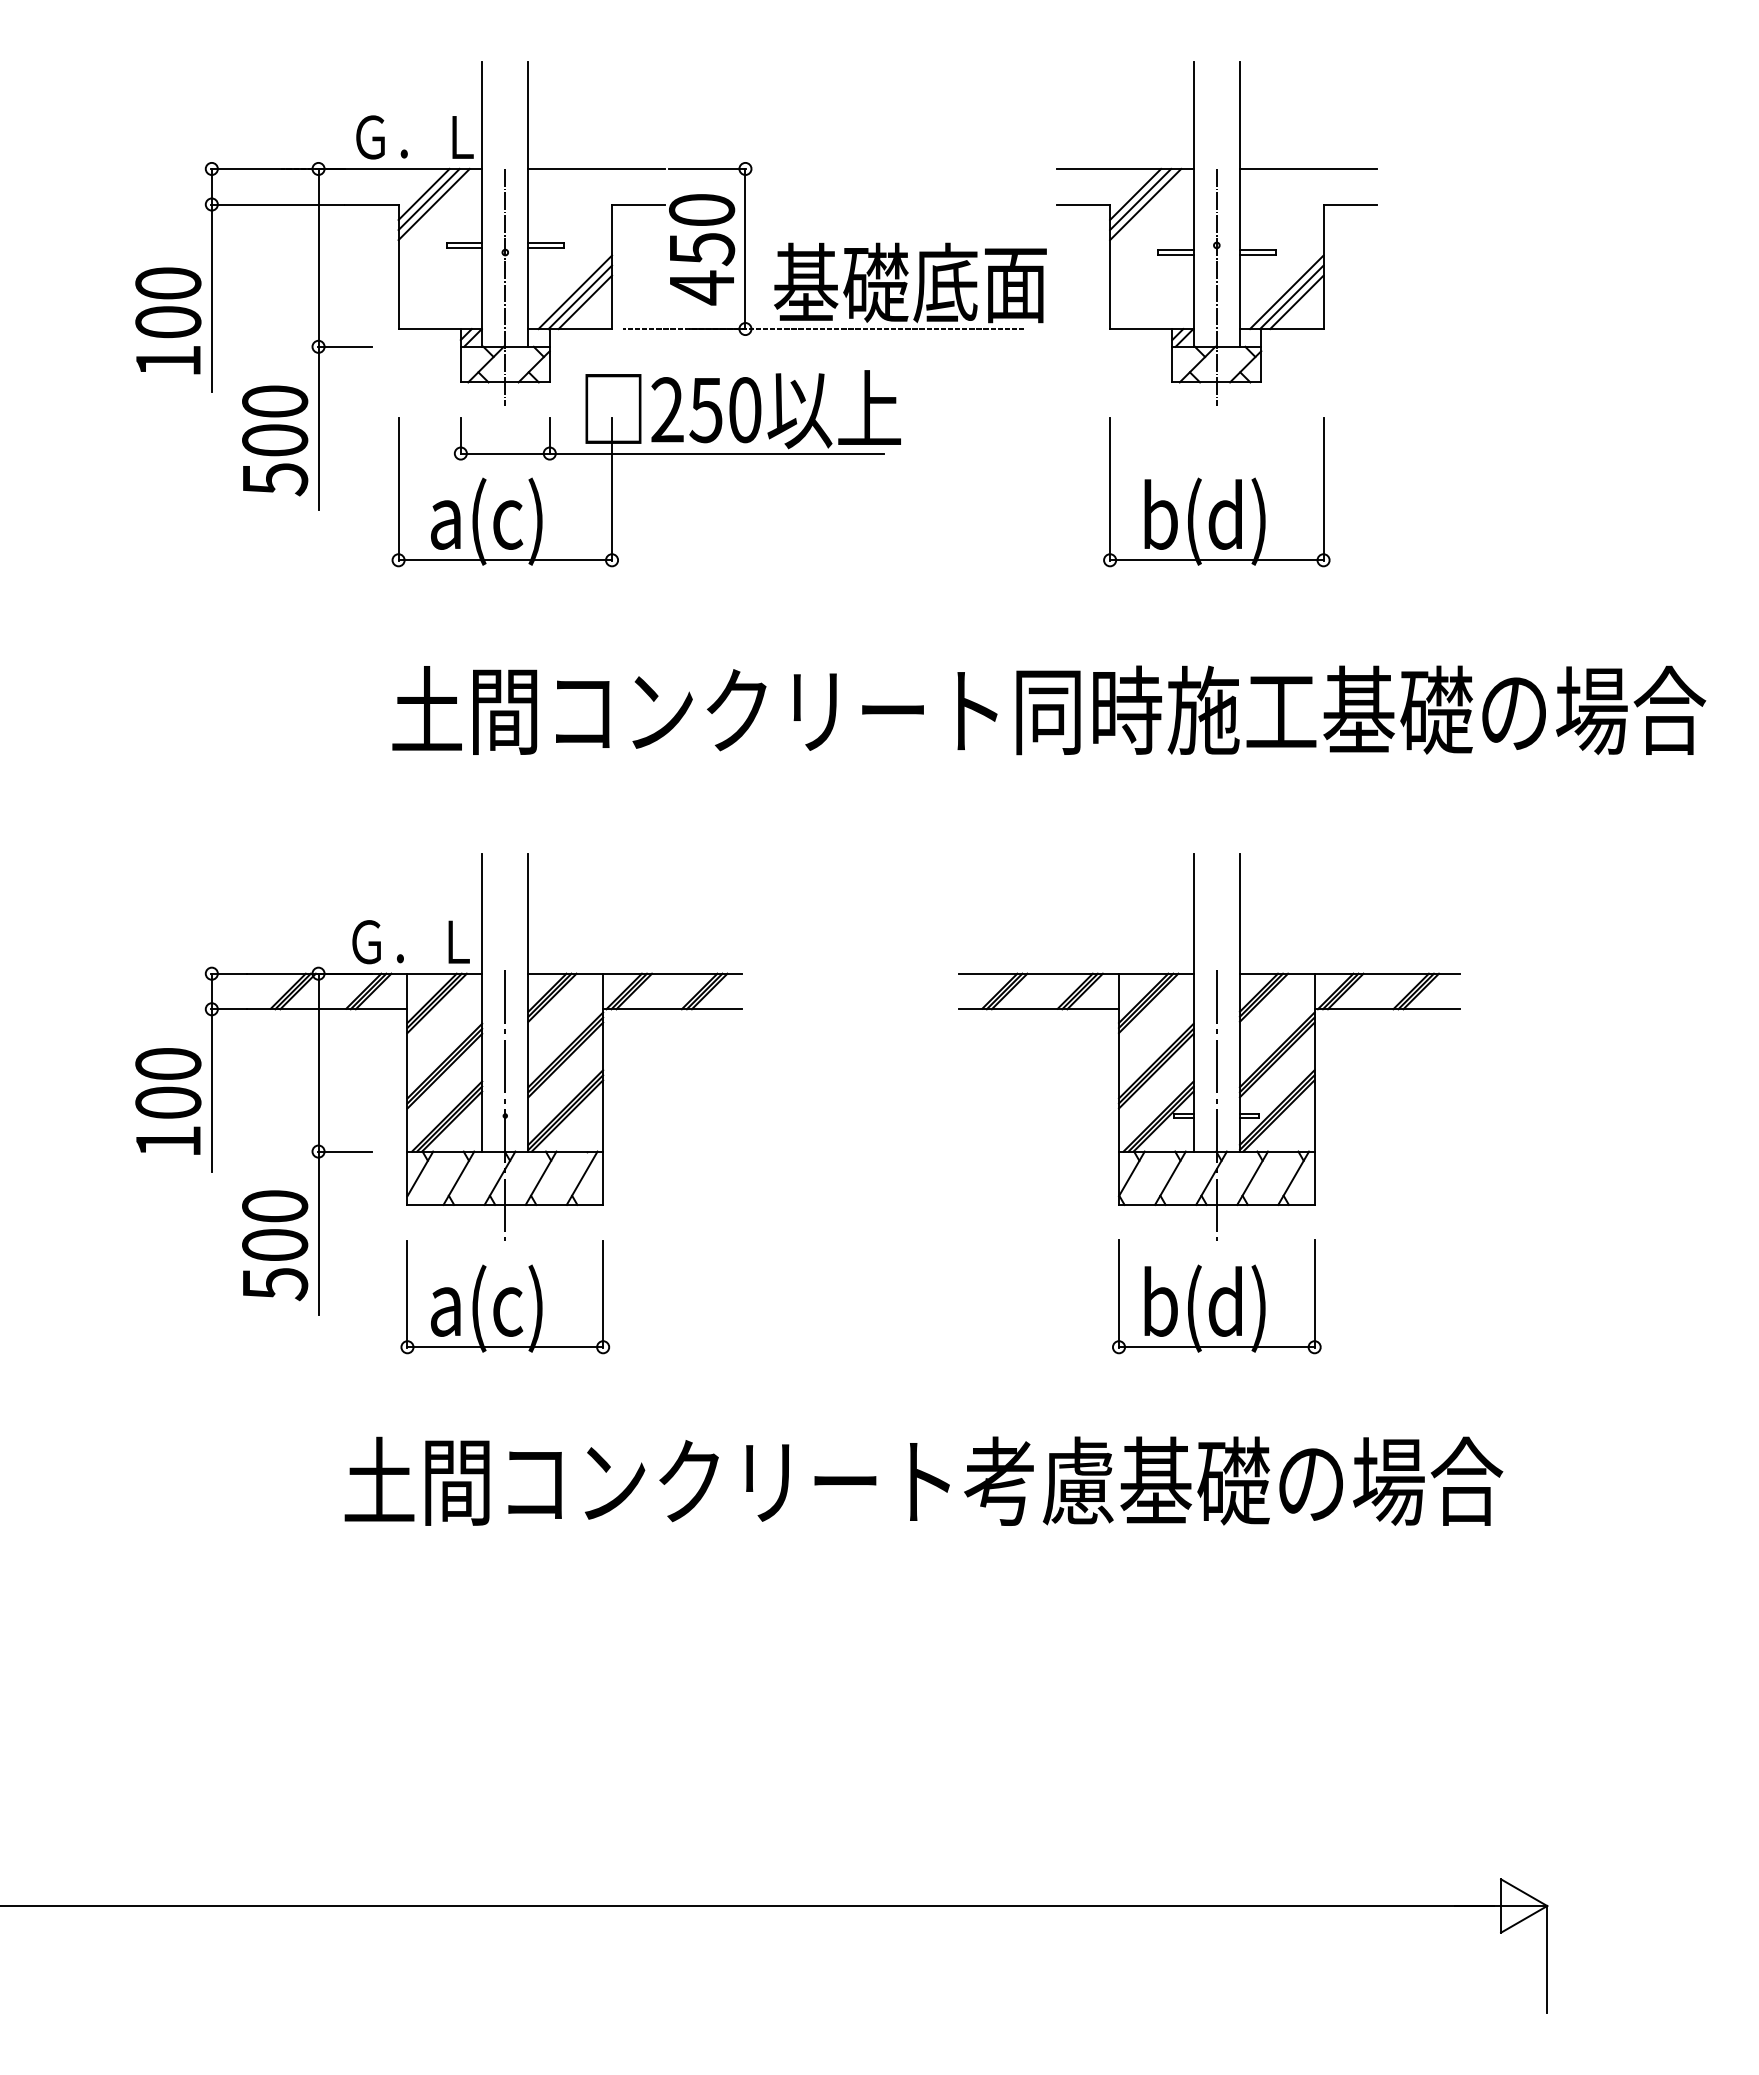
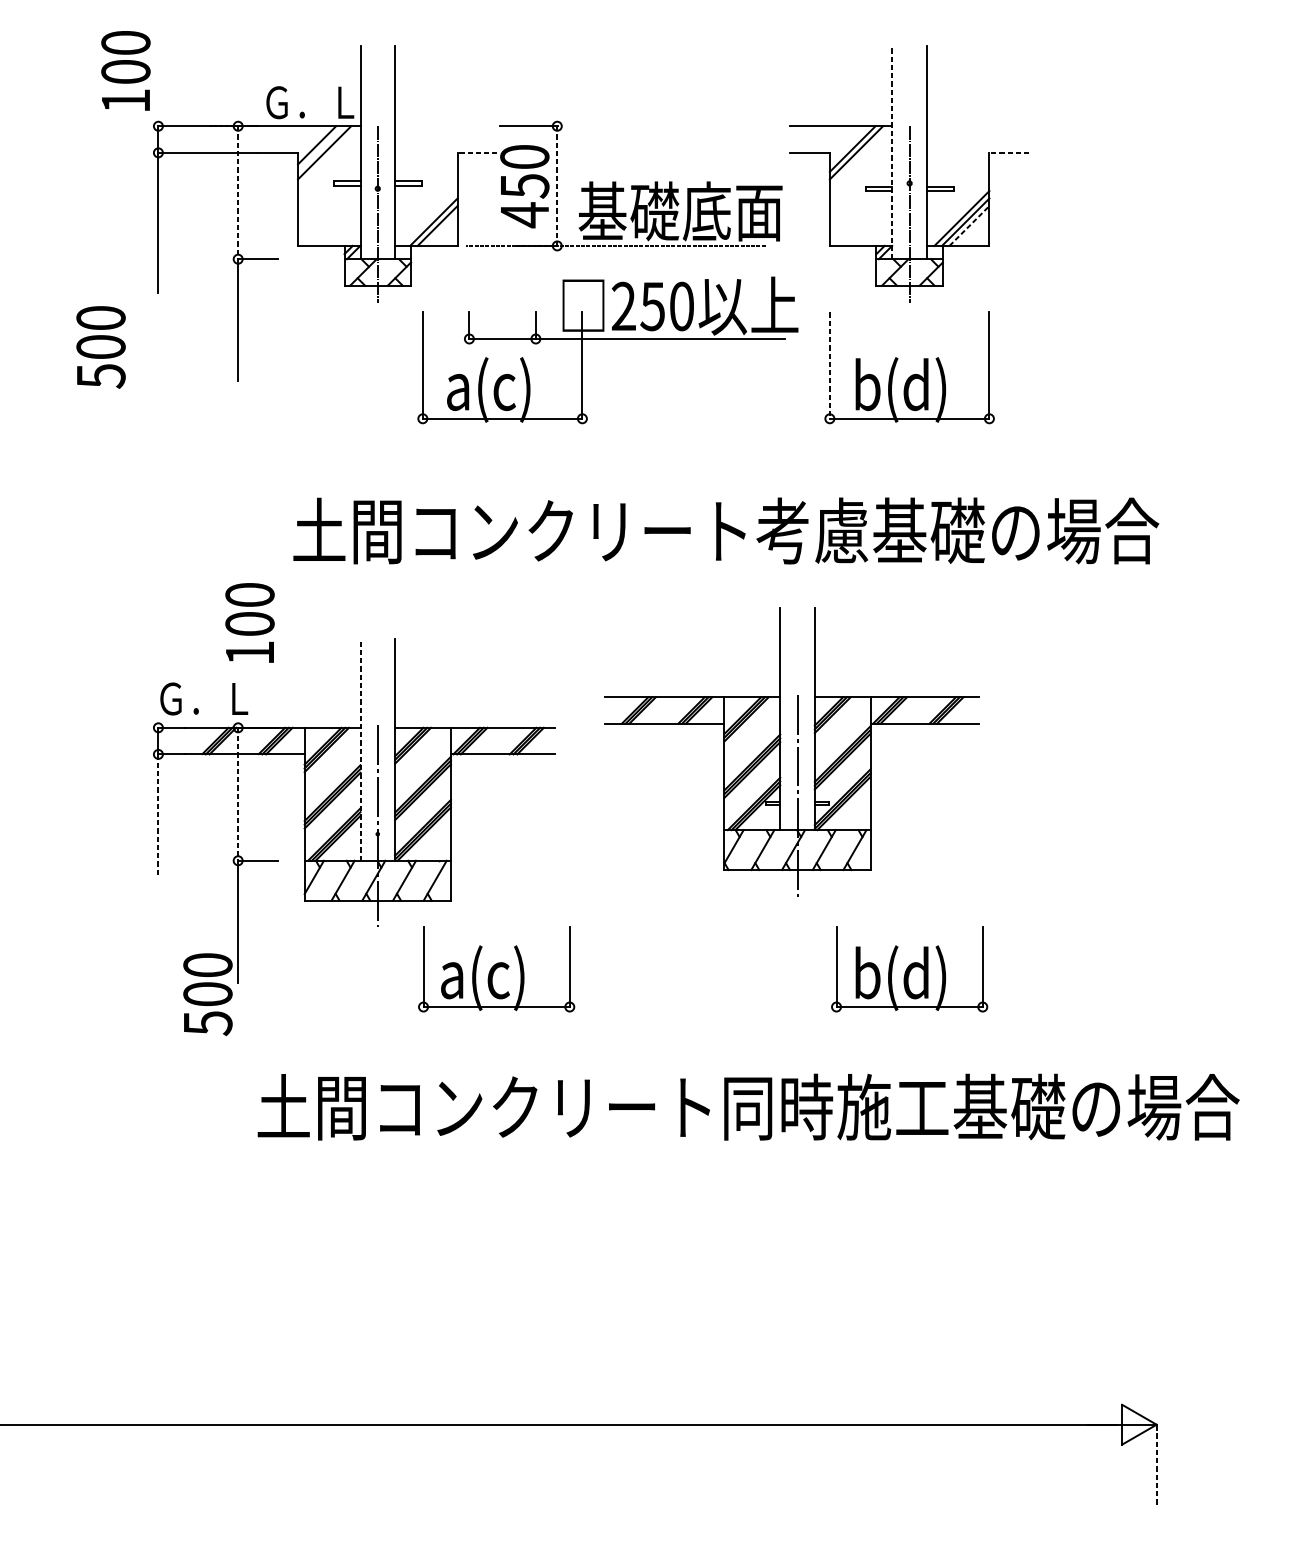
line: (596, 168) -> (445, 125), removed
line: (1307, 168) -> (977, 125), removed
line: (1135, 194) -> (848, 145), removed
line: (428, 199) -> (320, 149), removed
line: (638, 204) -> (477, 152), solid -> dashed
line: (1193, 204) -> (892, 152), solid -> dashed
line: (1350, 204) -> (1009, 152), solid -> dashed
line: (745, 249) -> (557, 186), solid -> dashed
line: (318, 257) -> (238, 192), solid -> dashed
line: (575, 292) -> (430, 218), removed
line: (1296, 302) -> (969, 226), solid -> dashed
text: (168, 320) -> (126, 70), moved
text: (275, 440) -> (101, 347), moved
part: (645, 454) -> (607, 339), moved
line: (1110, 489) -> (830, 365), solid -> dashed
text: (1358, 710) -> (1015, 531), 土間コンクリート同時施工基礎の場合 -> 土間コンクリート考慮基礎の場合
text: (410, 942) -> (203, 699), moved
line: (482, 1002) -> (360, 749), solid -> dashed
part: (1216, 1046) -> (797, 751), moved
line: (318, 1062) -> (238, 794), solid -> dashed
line: (211, 1090) -> (158, 815), solid -> dashed
text: (168, 1101) -> (250, 623), moved
text: (275, 1245) -> (208, 994), moved
part: (505, 1297) -> (496, 969), moved
text: (1311, 1480) -> (980, 1106), 土間コンクリート考慮基礎の場合 -> 土間コンクリート同時施工基礎の場合
line: (1547, 1959) -> (1156, 1464), solid -> dashed

